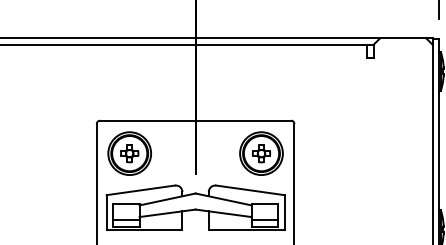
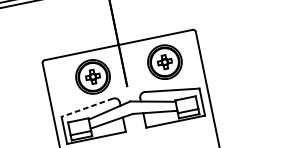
part: (129, 153) -> (92, 76), moved
part: (261, 153) -> (164, 62), moved
line: (140, 190) -> (87, 107), solid -> dashed

